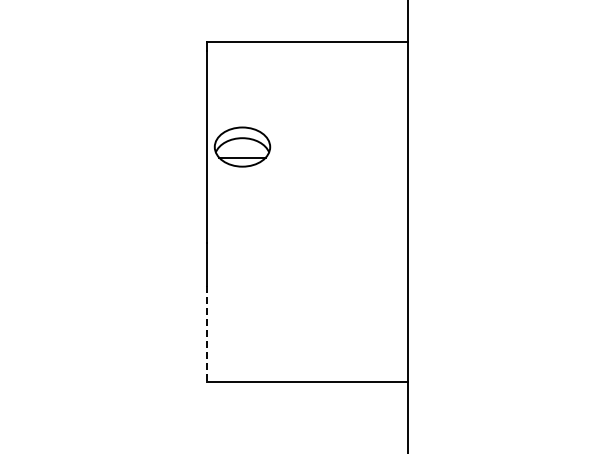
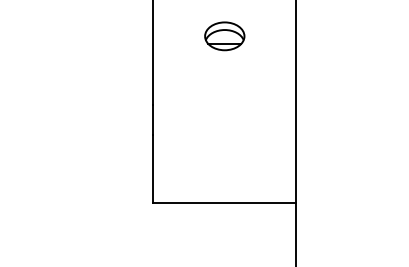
part: (242, 146) -> (224, 35), moved
line: (206, 334) -> (153, 169), dashed -> solid

